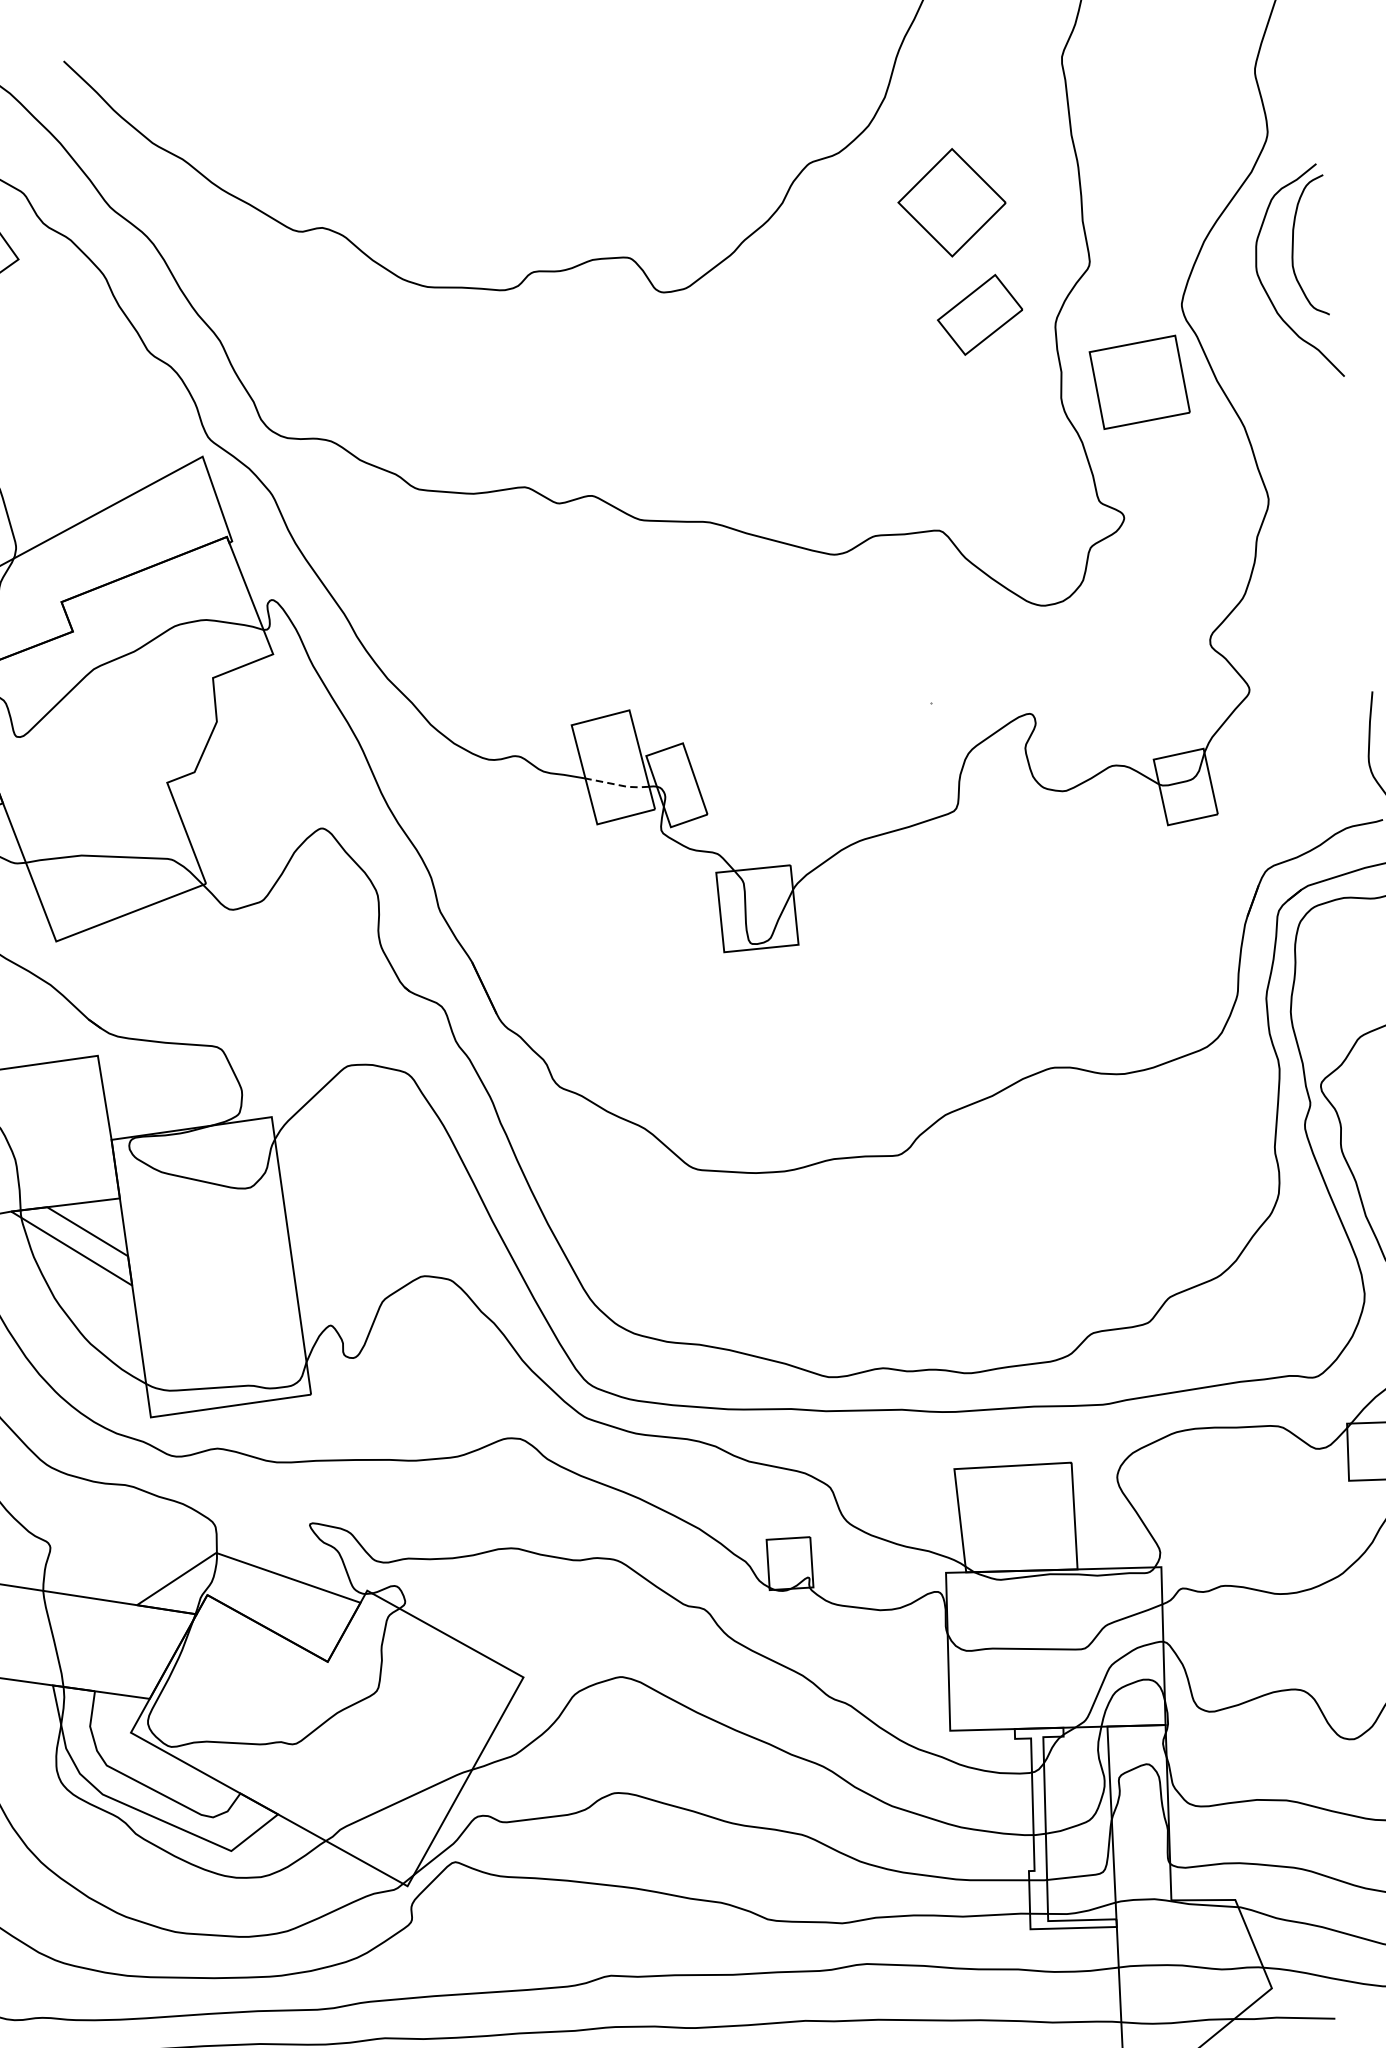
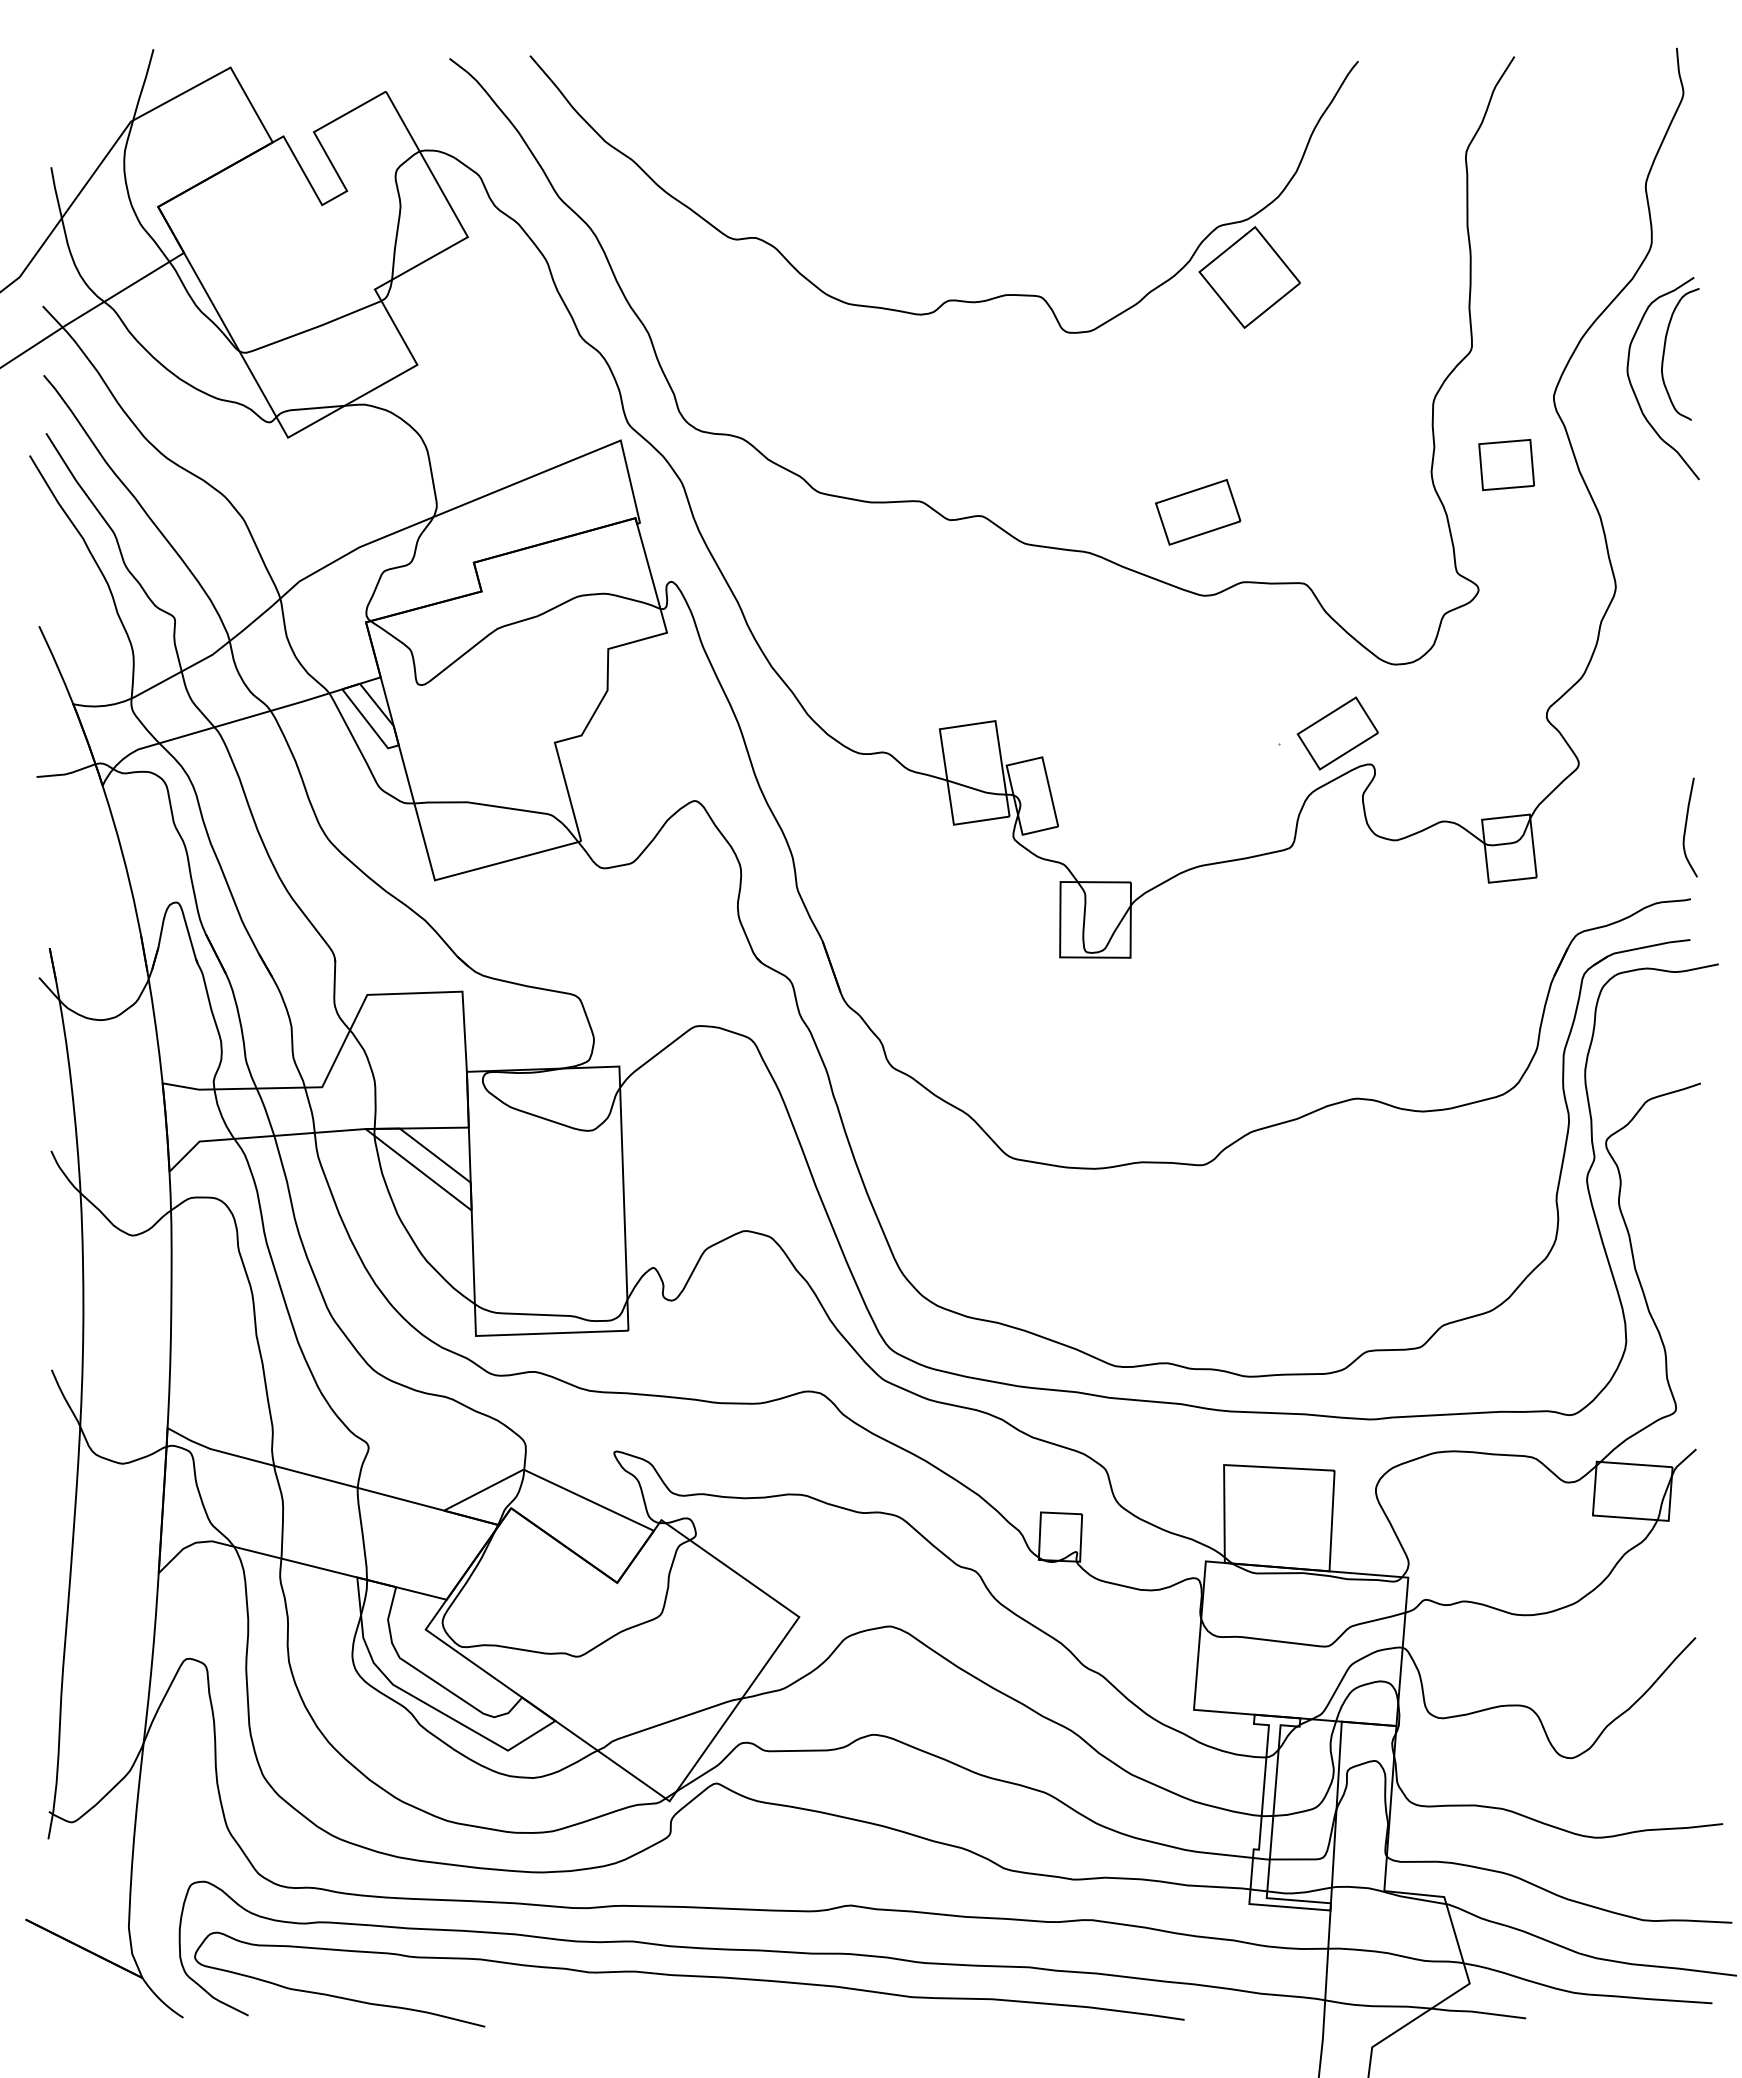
part: (951, 202) -> (1249, 277), moved
part: (979, 314) -> (1337, 733), moved
part: (1139, 383) -> (1506, 465), size x0.62
part: (820, 467) -> (1198, 512), added
line: (618, 784) -> (977, 789), dashed -> solid

